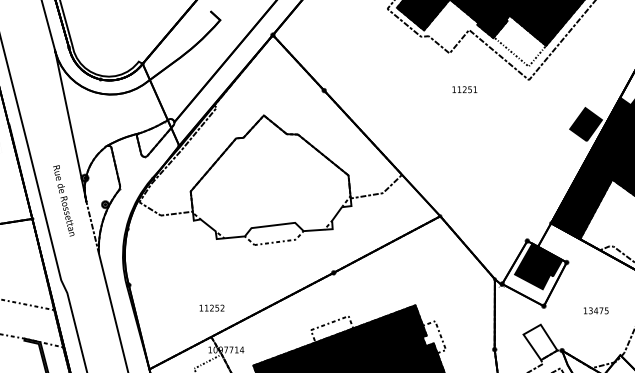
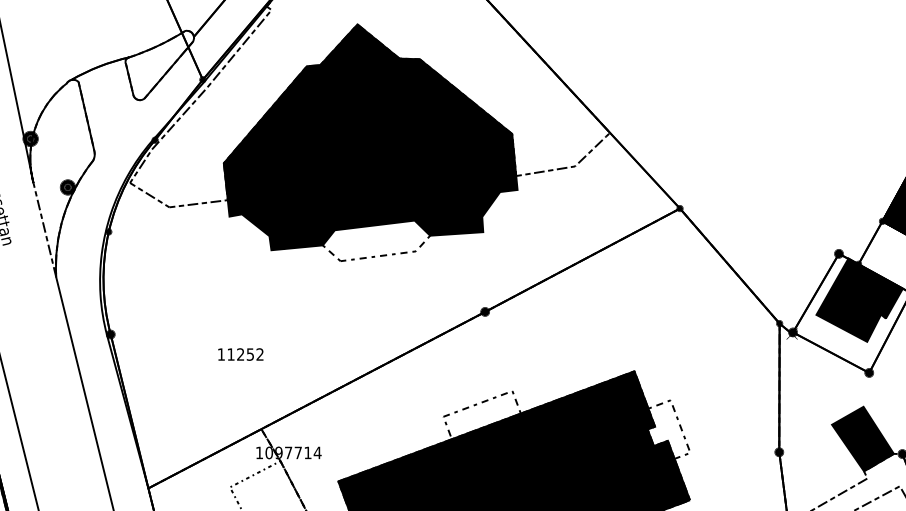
fill: (270, 177) -> (369, 137), added
text: (211, 307) -> (239, 353), moved
fill: (540, 342) -> (862, 439), added

